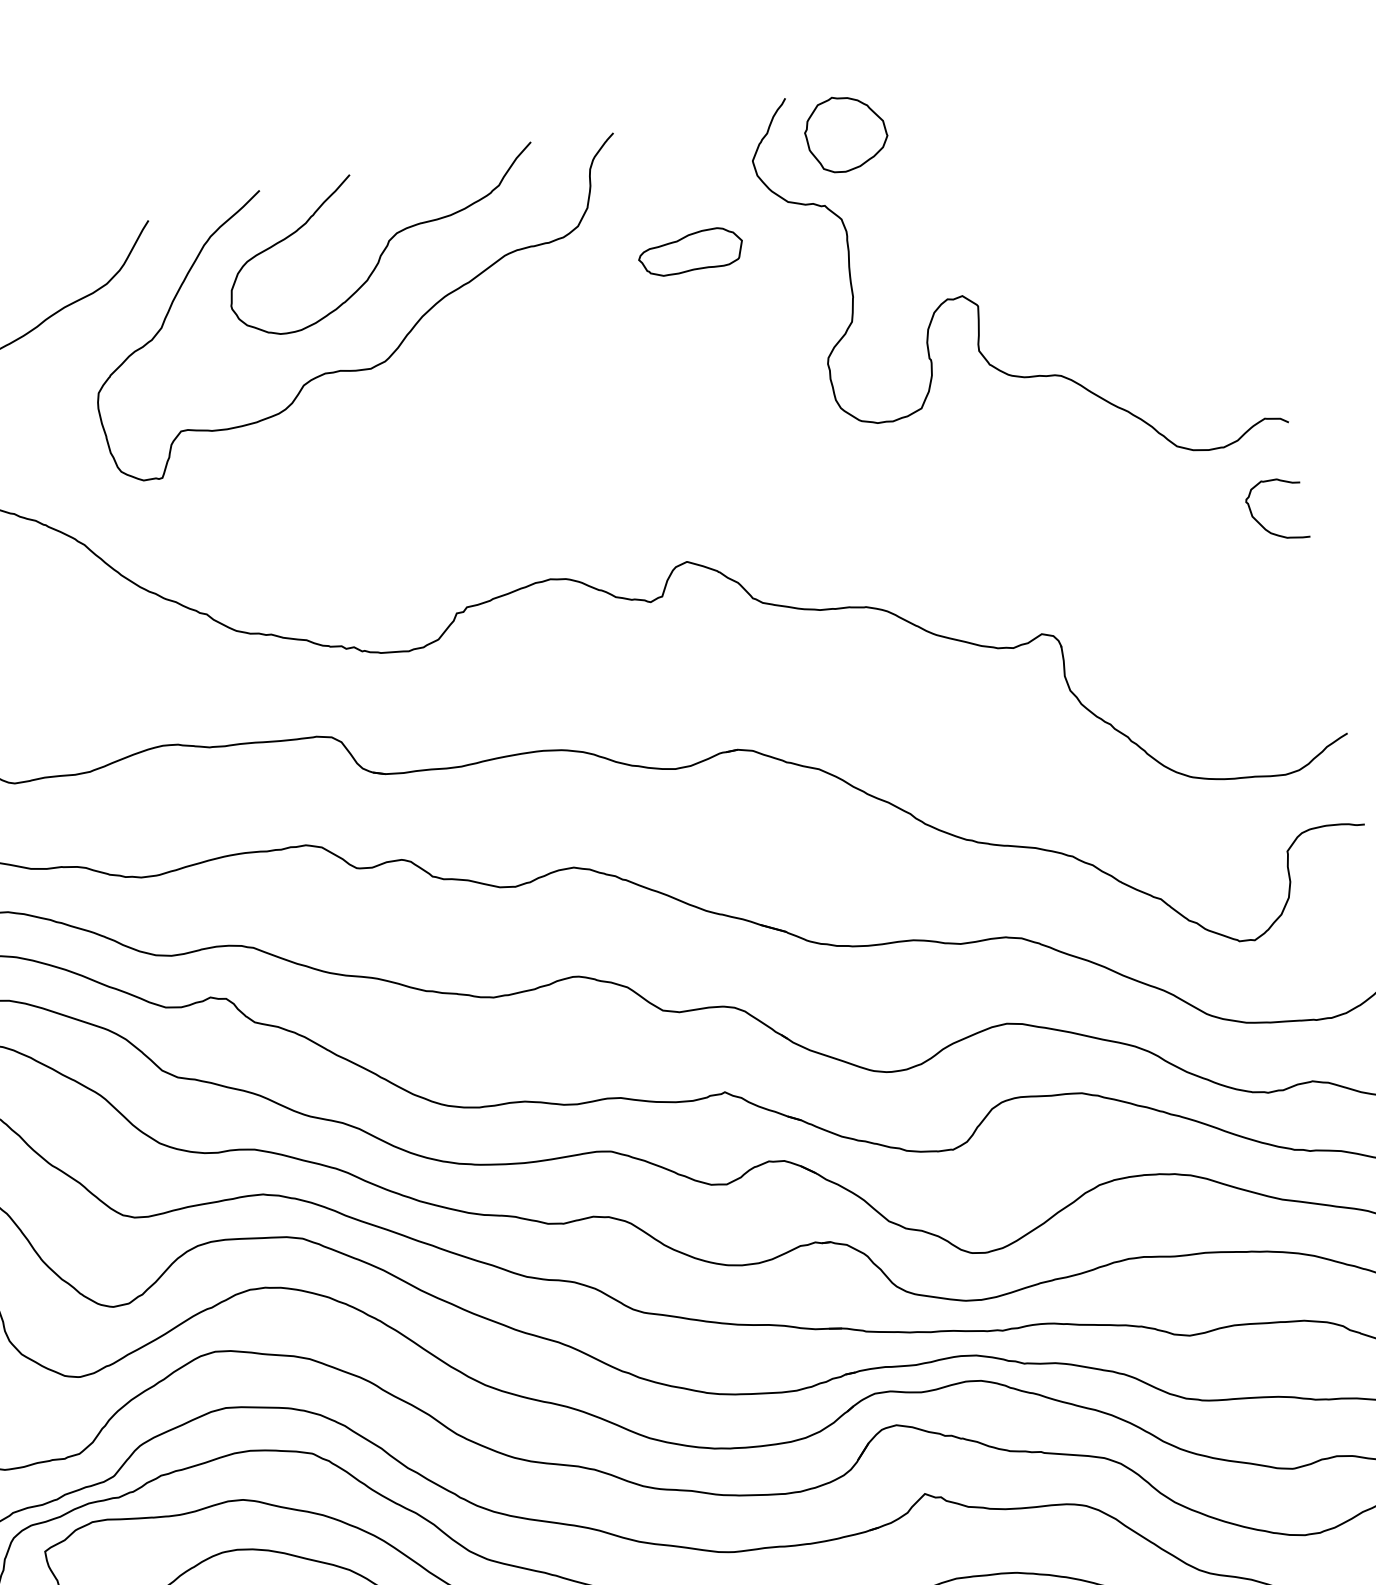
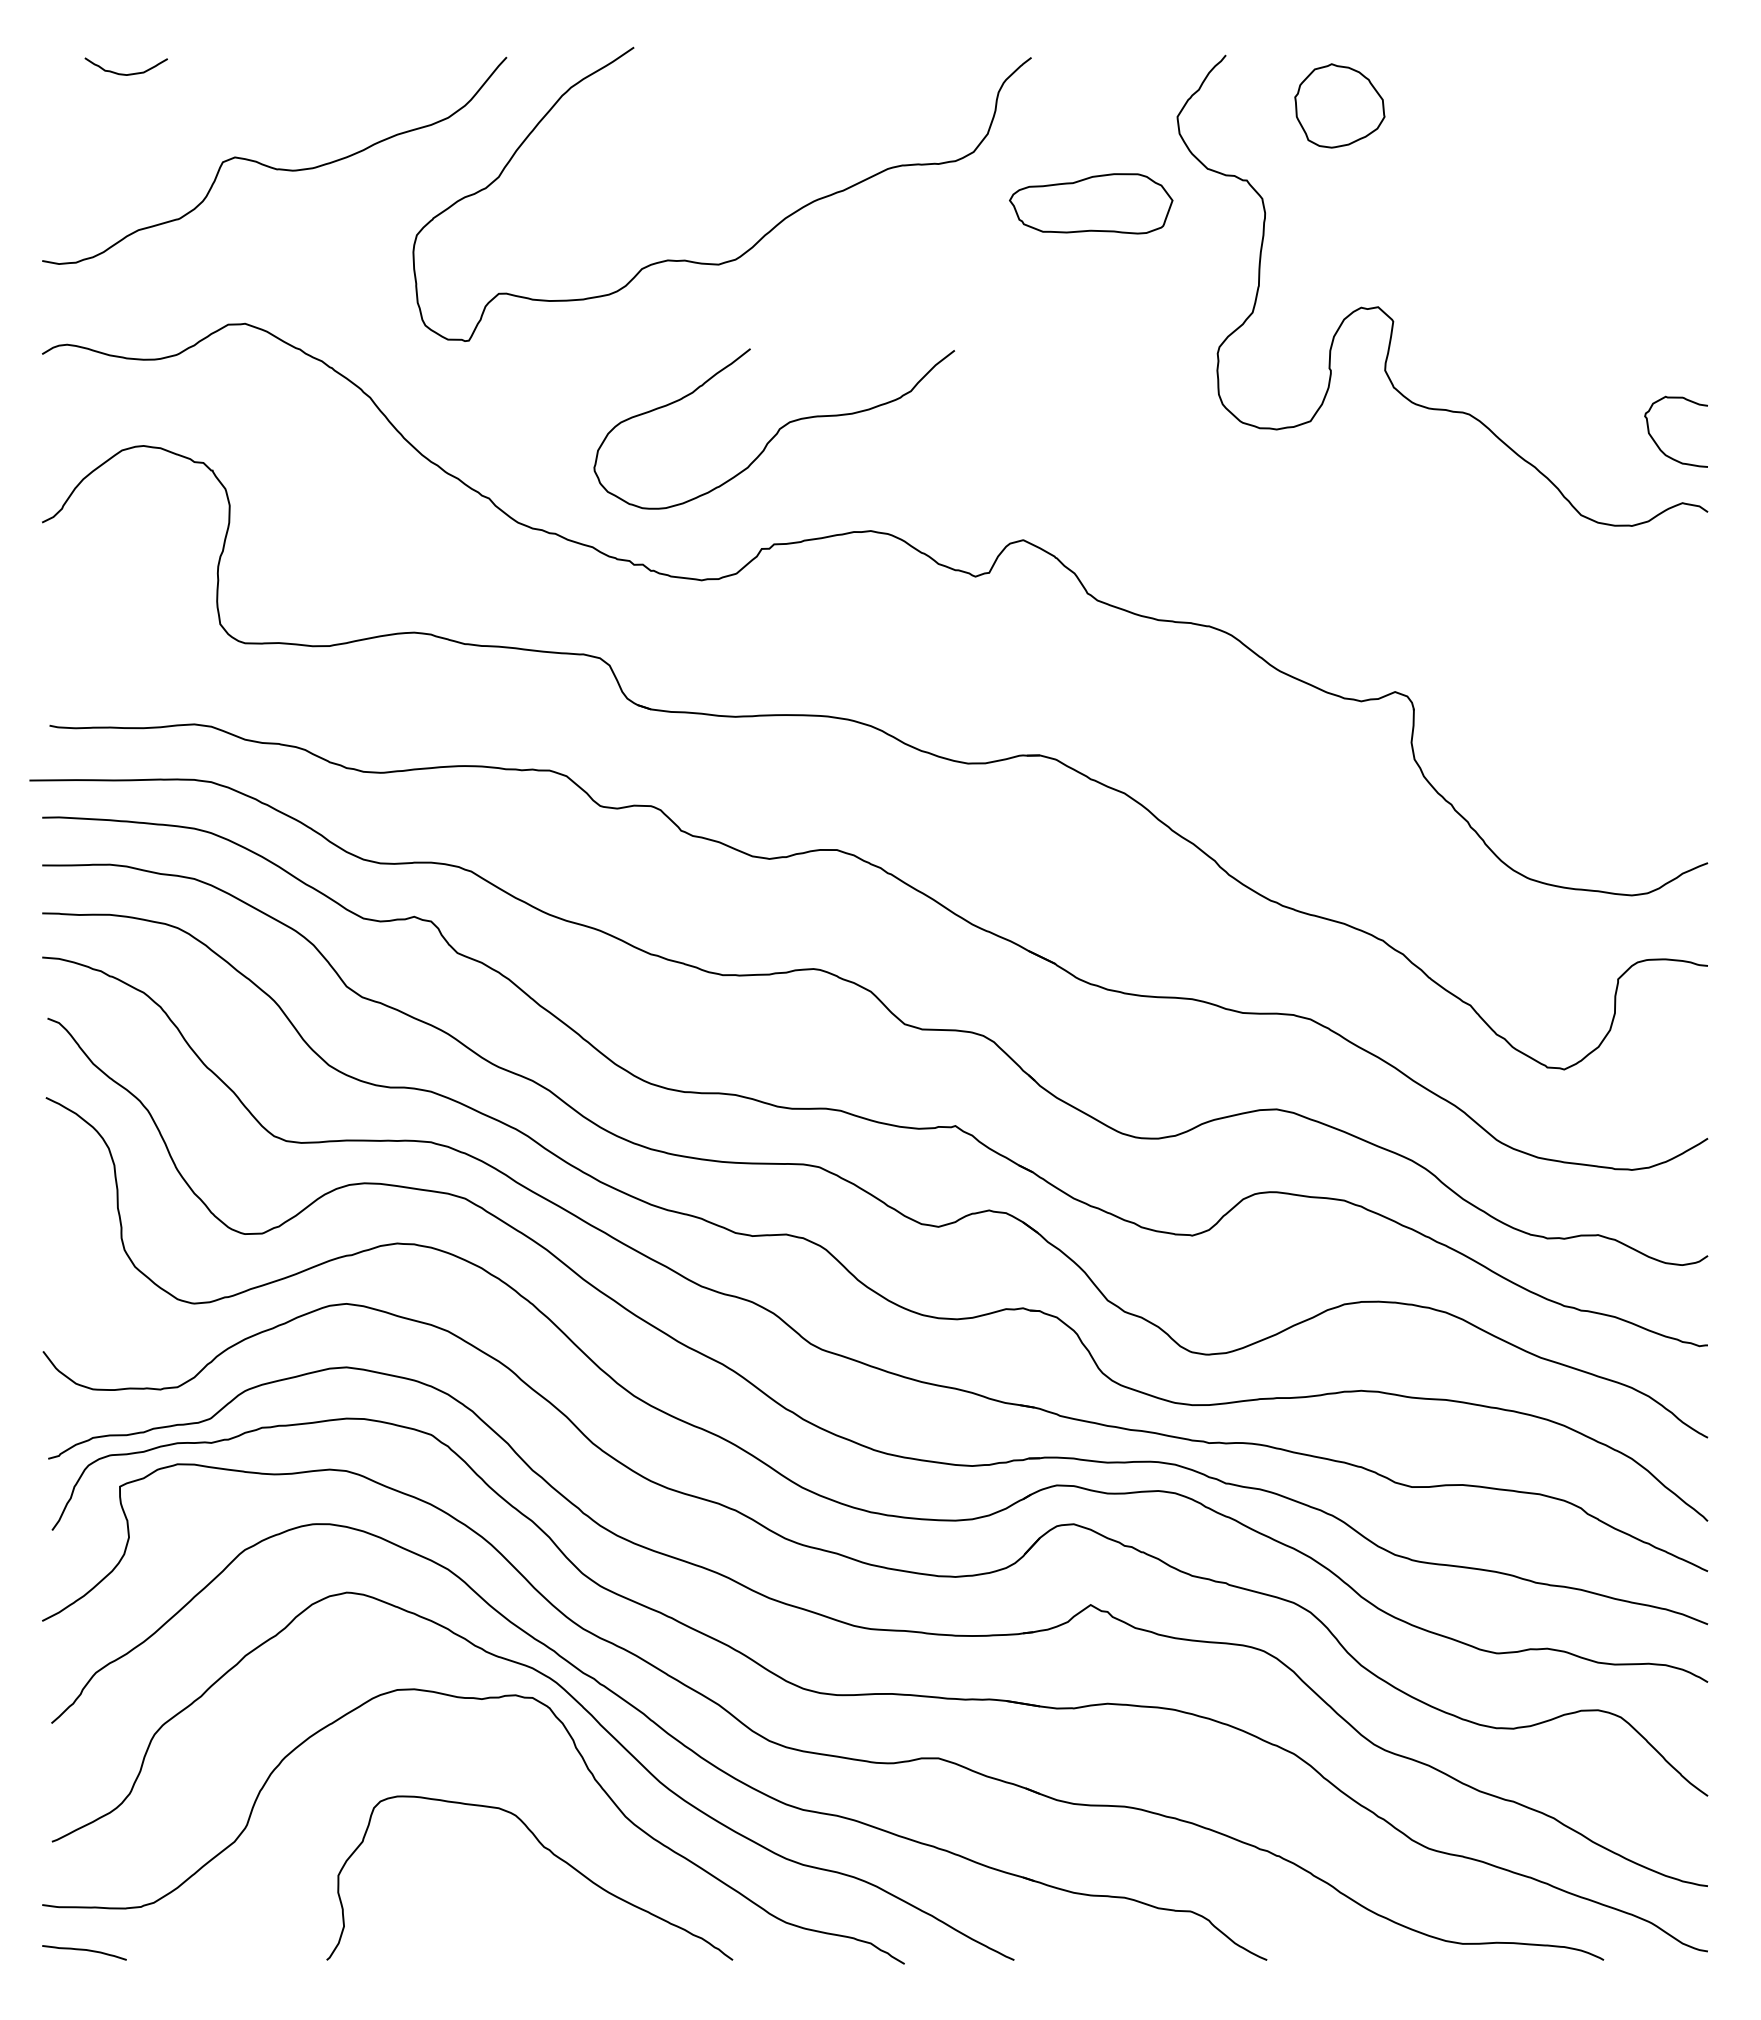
part: (845, 133) -> (1339, 105), moved
curve: (387, 242) -> (777, 430), moved
part: (691, 252) -> (1091, 203), size x1.4
curve: (1261, 524) -> (1657, 443), moved

